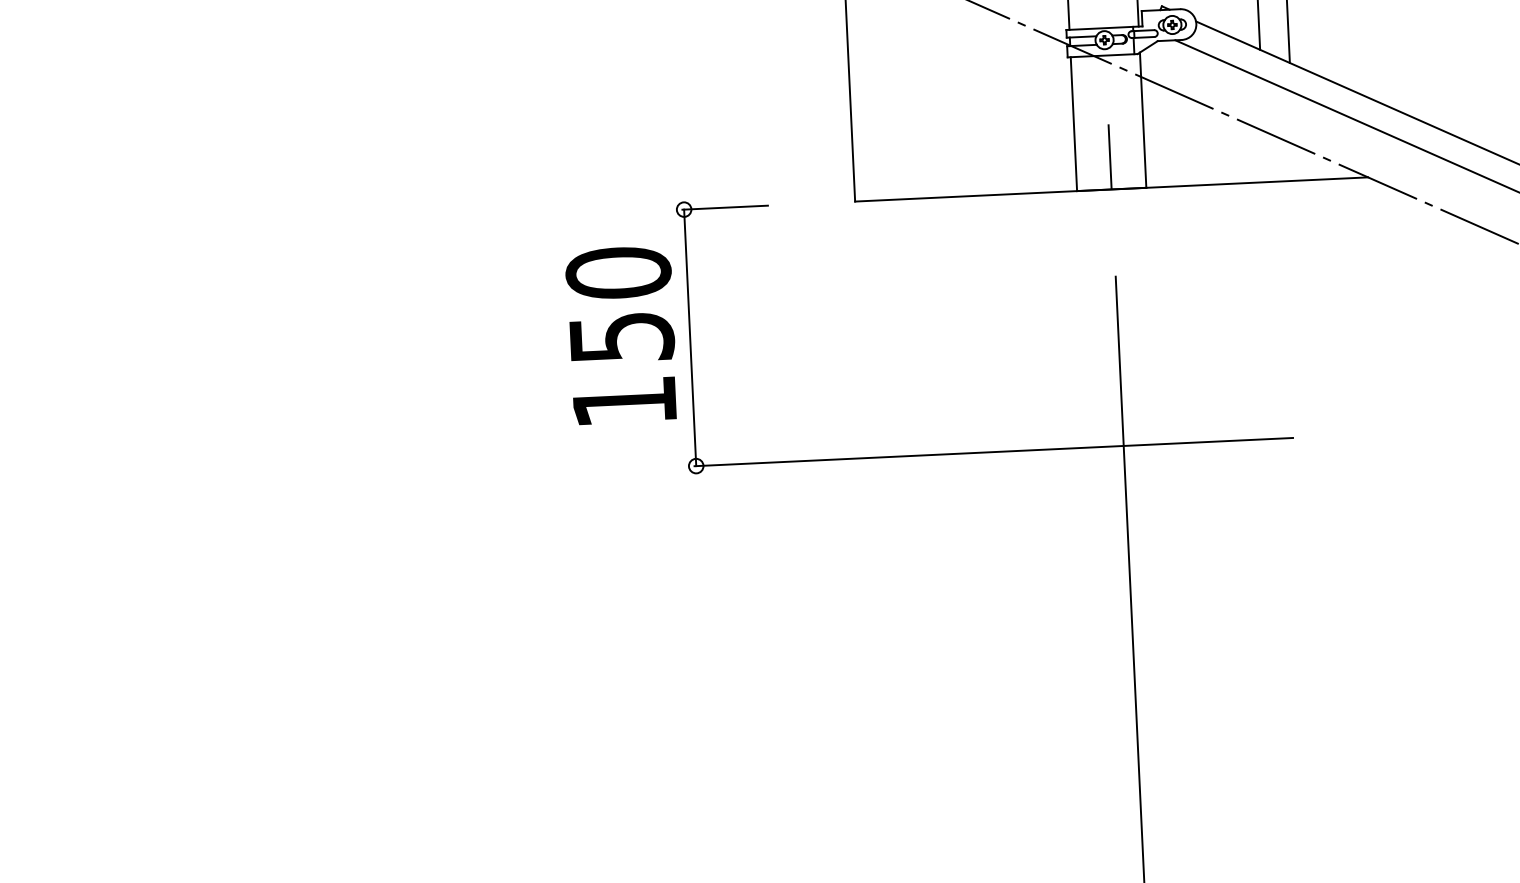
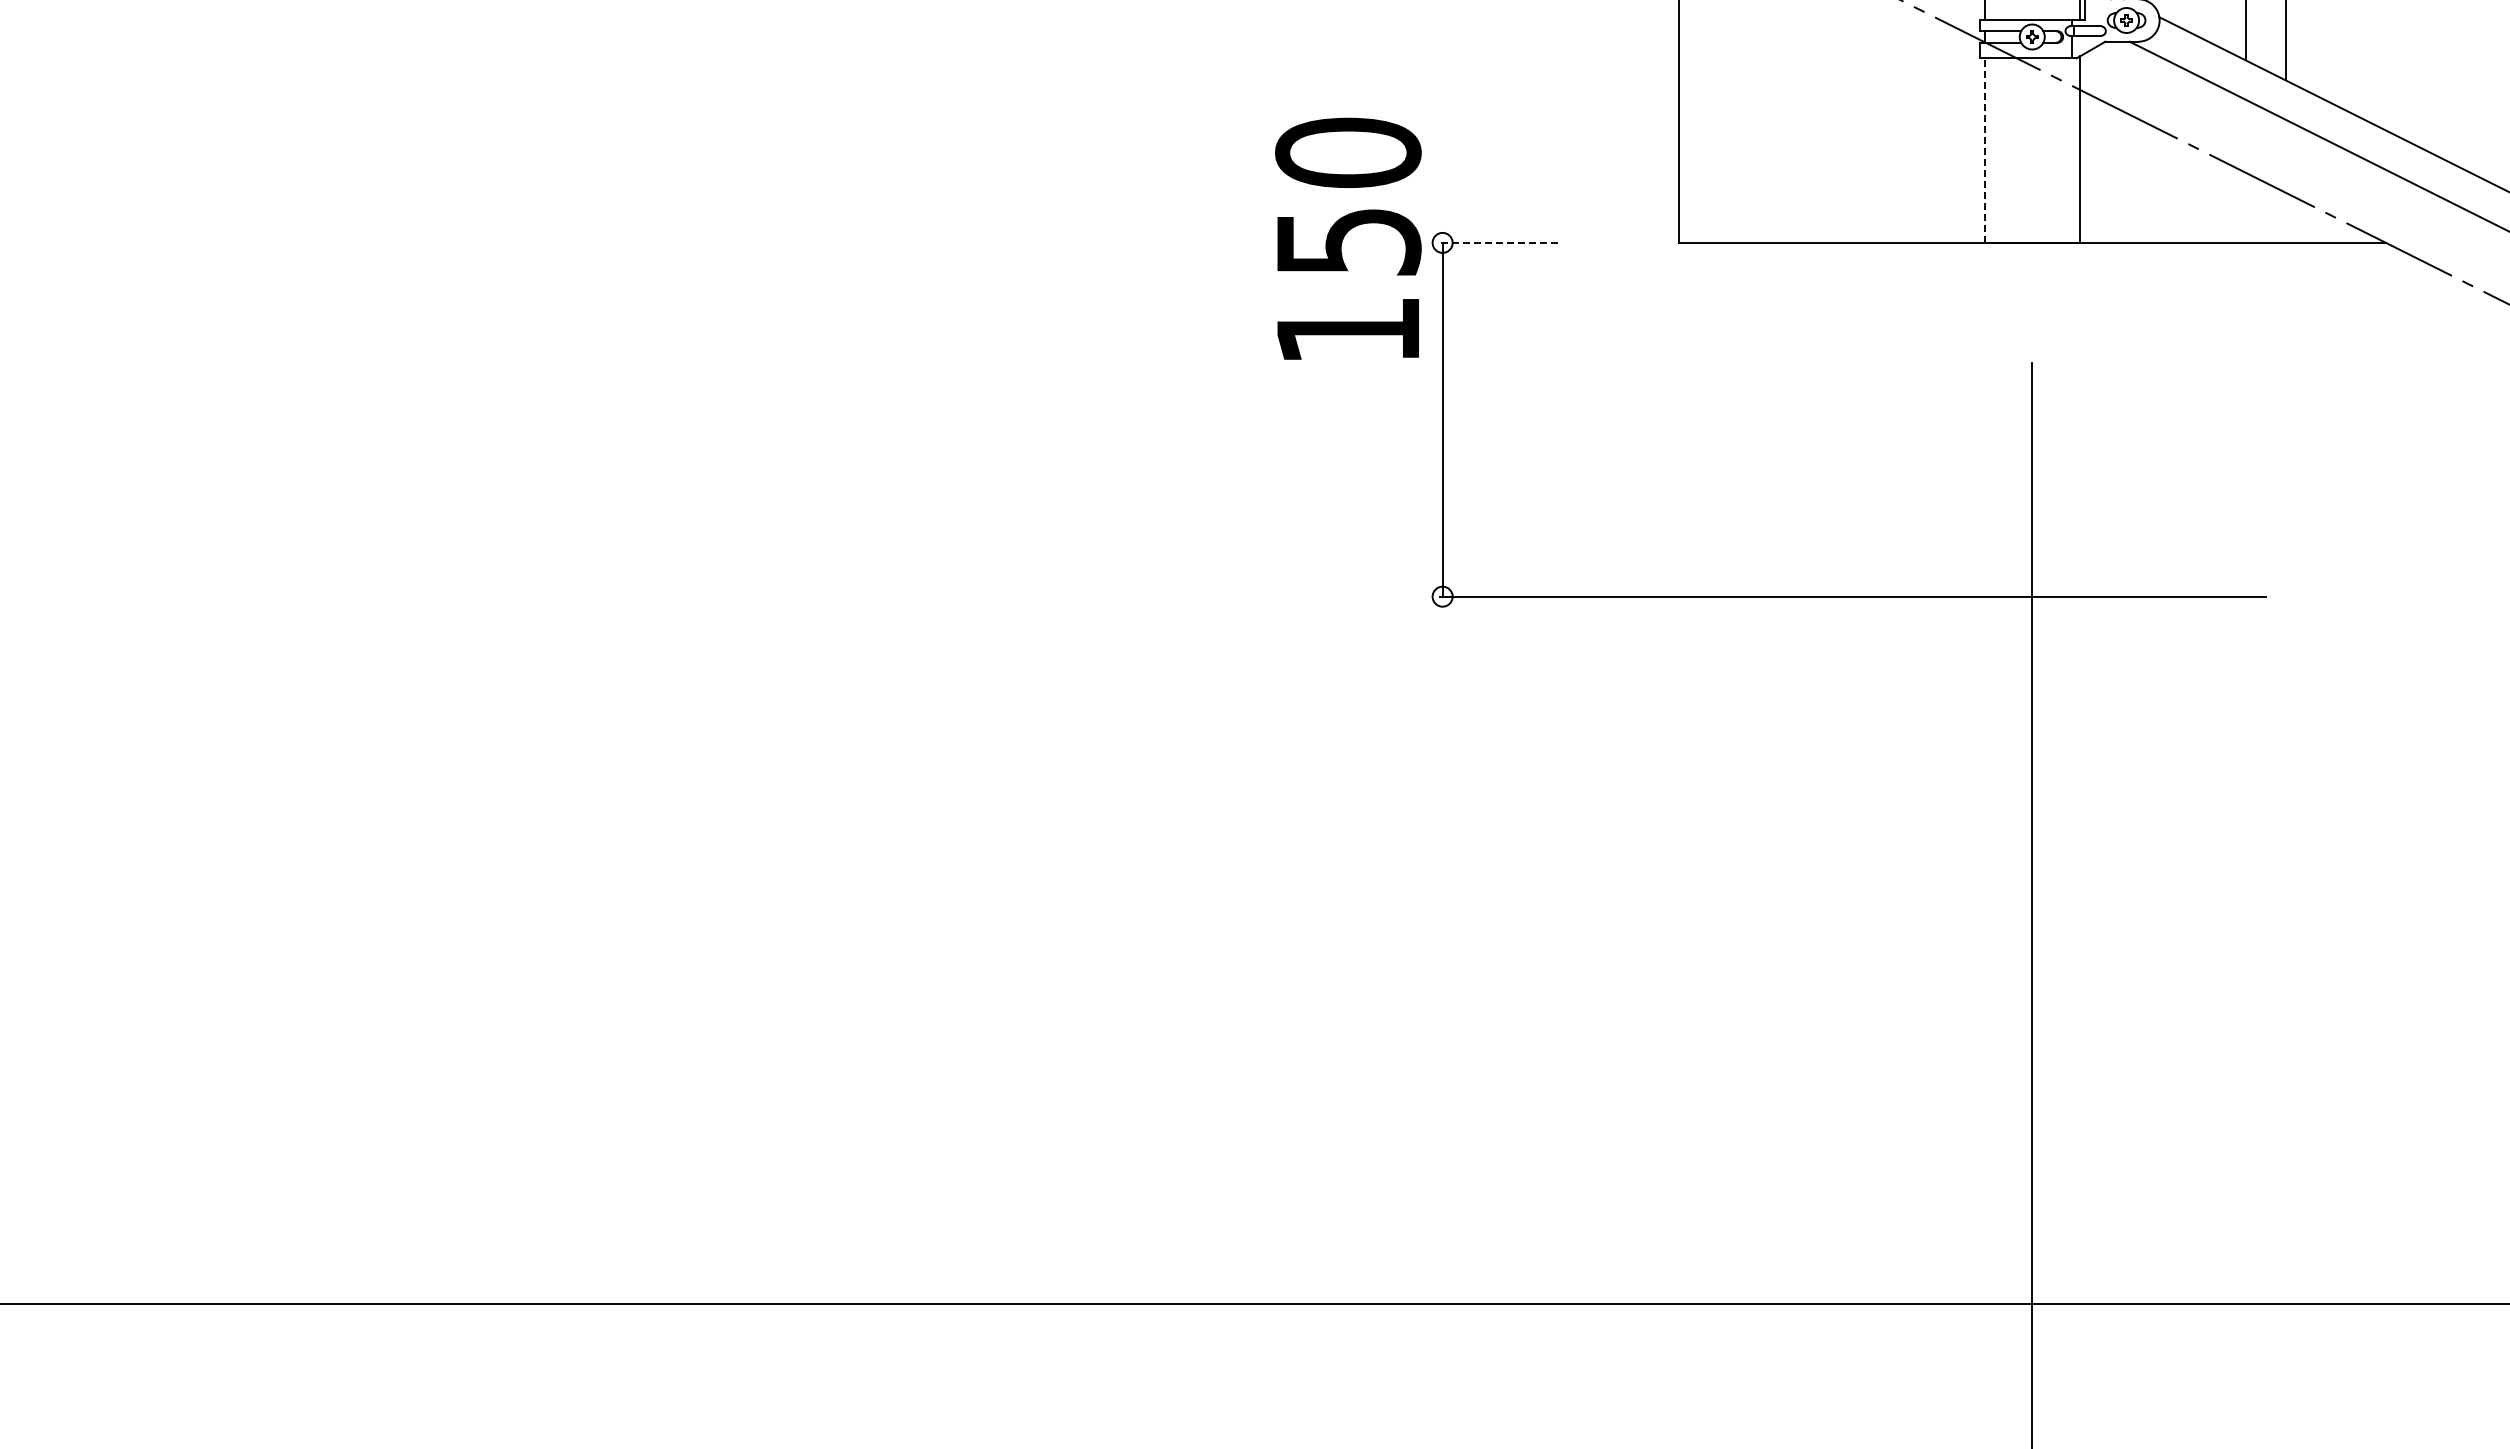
line: (1073, 124) -> (1984, 150), solid -> dashed
line: (1110, 156) -> (2032, 197), removed
line: (725, 207) -> (1499, 242), solid -> dashed
text: (621, 335) -> (1348, 238), moved

